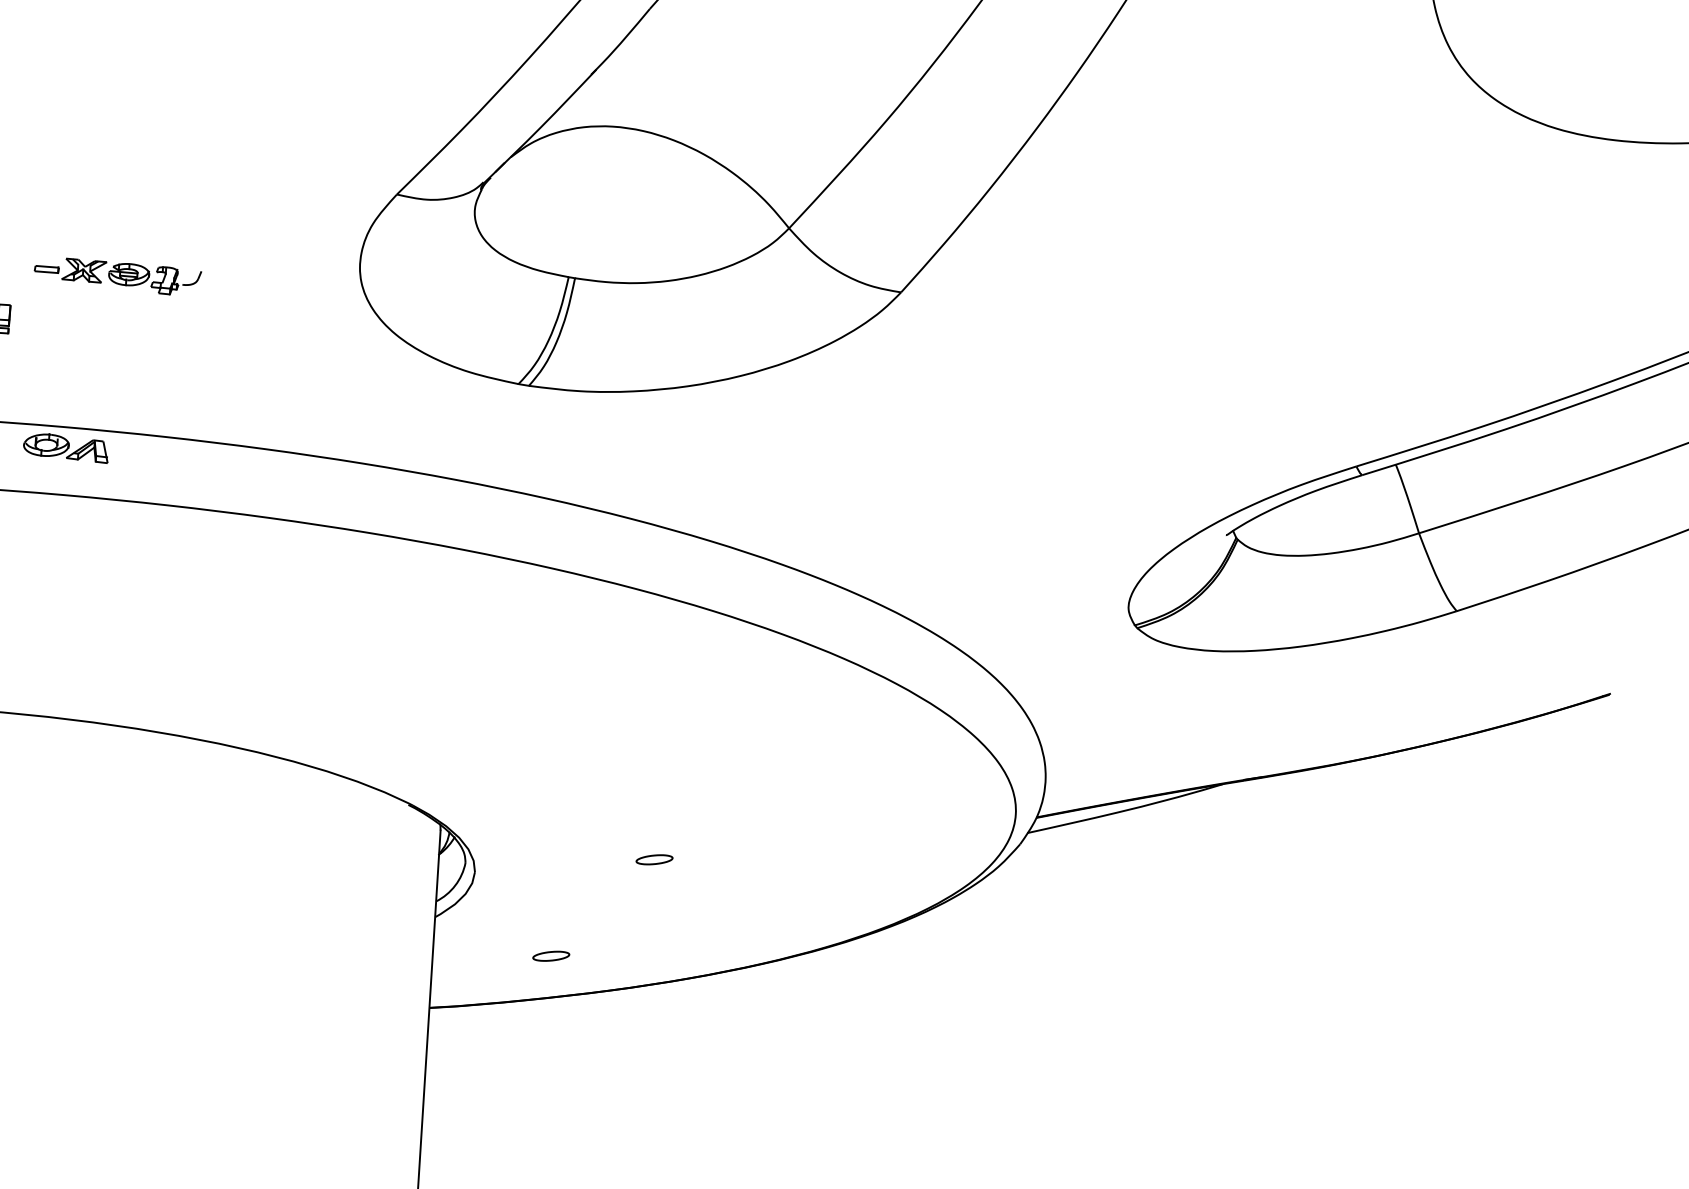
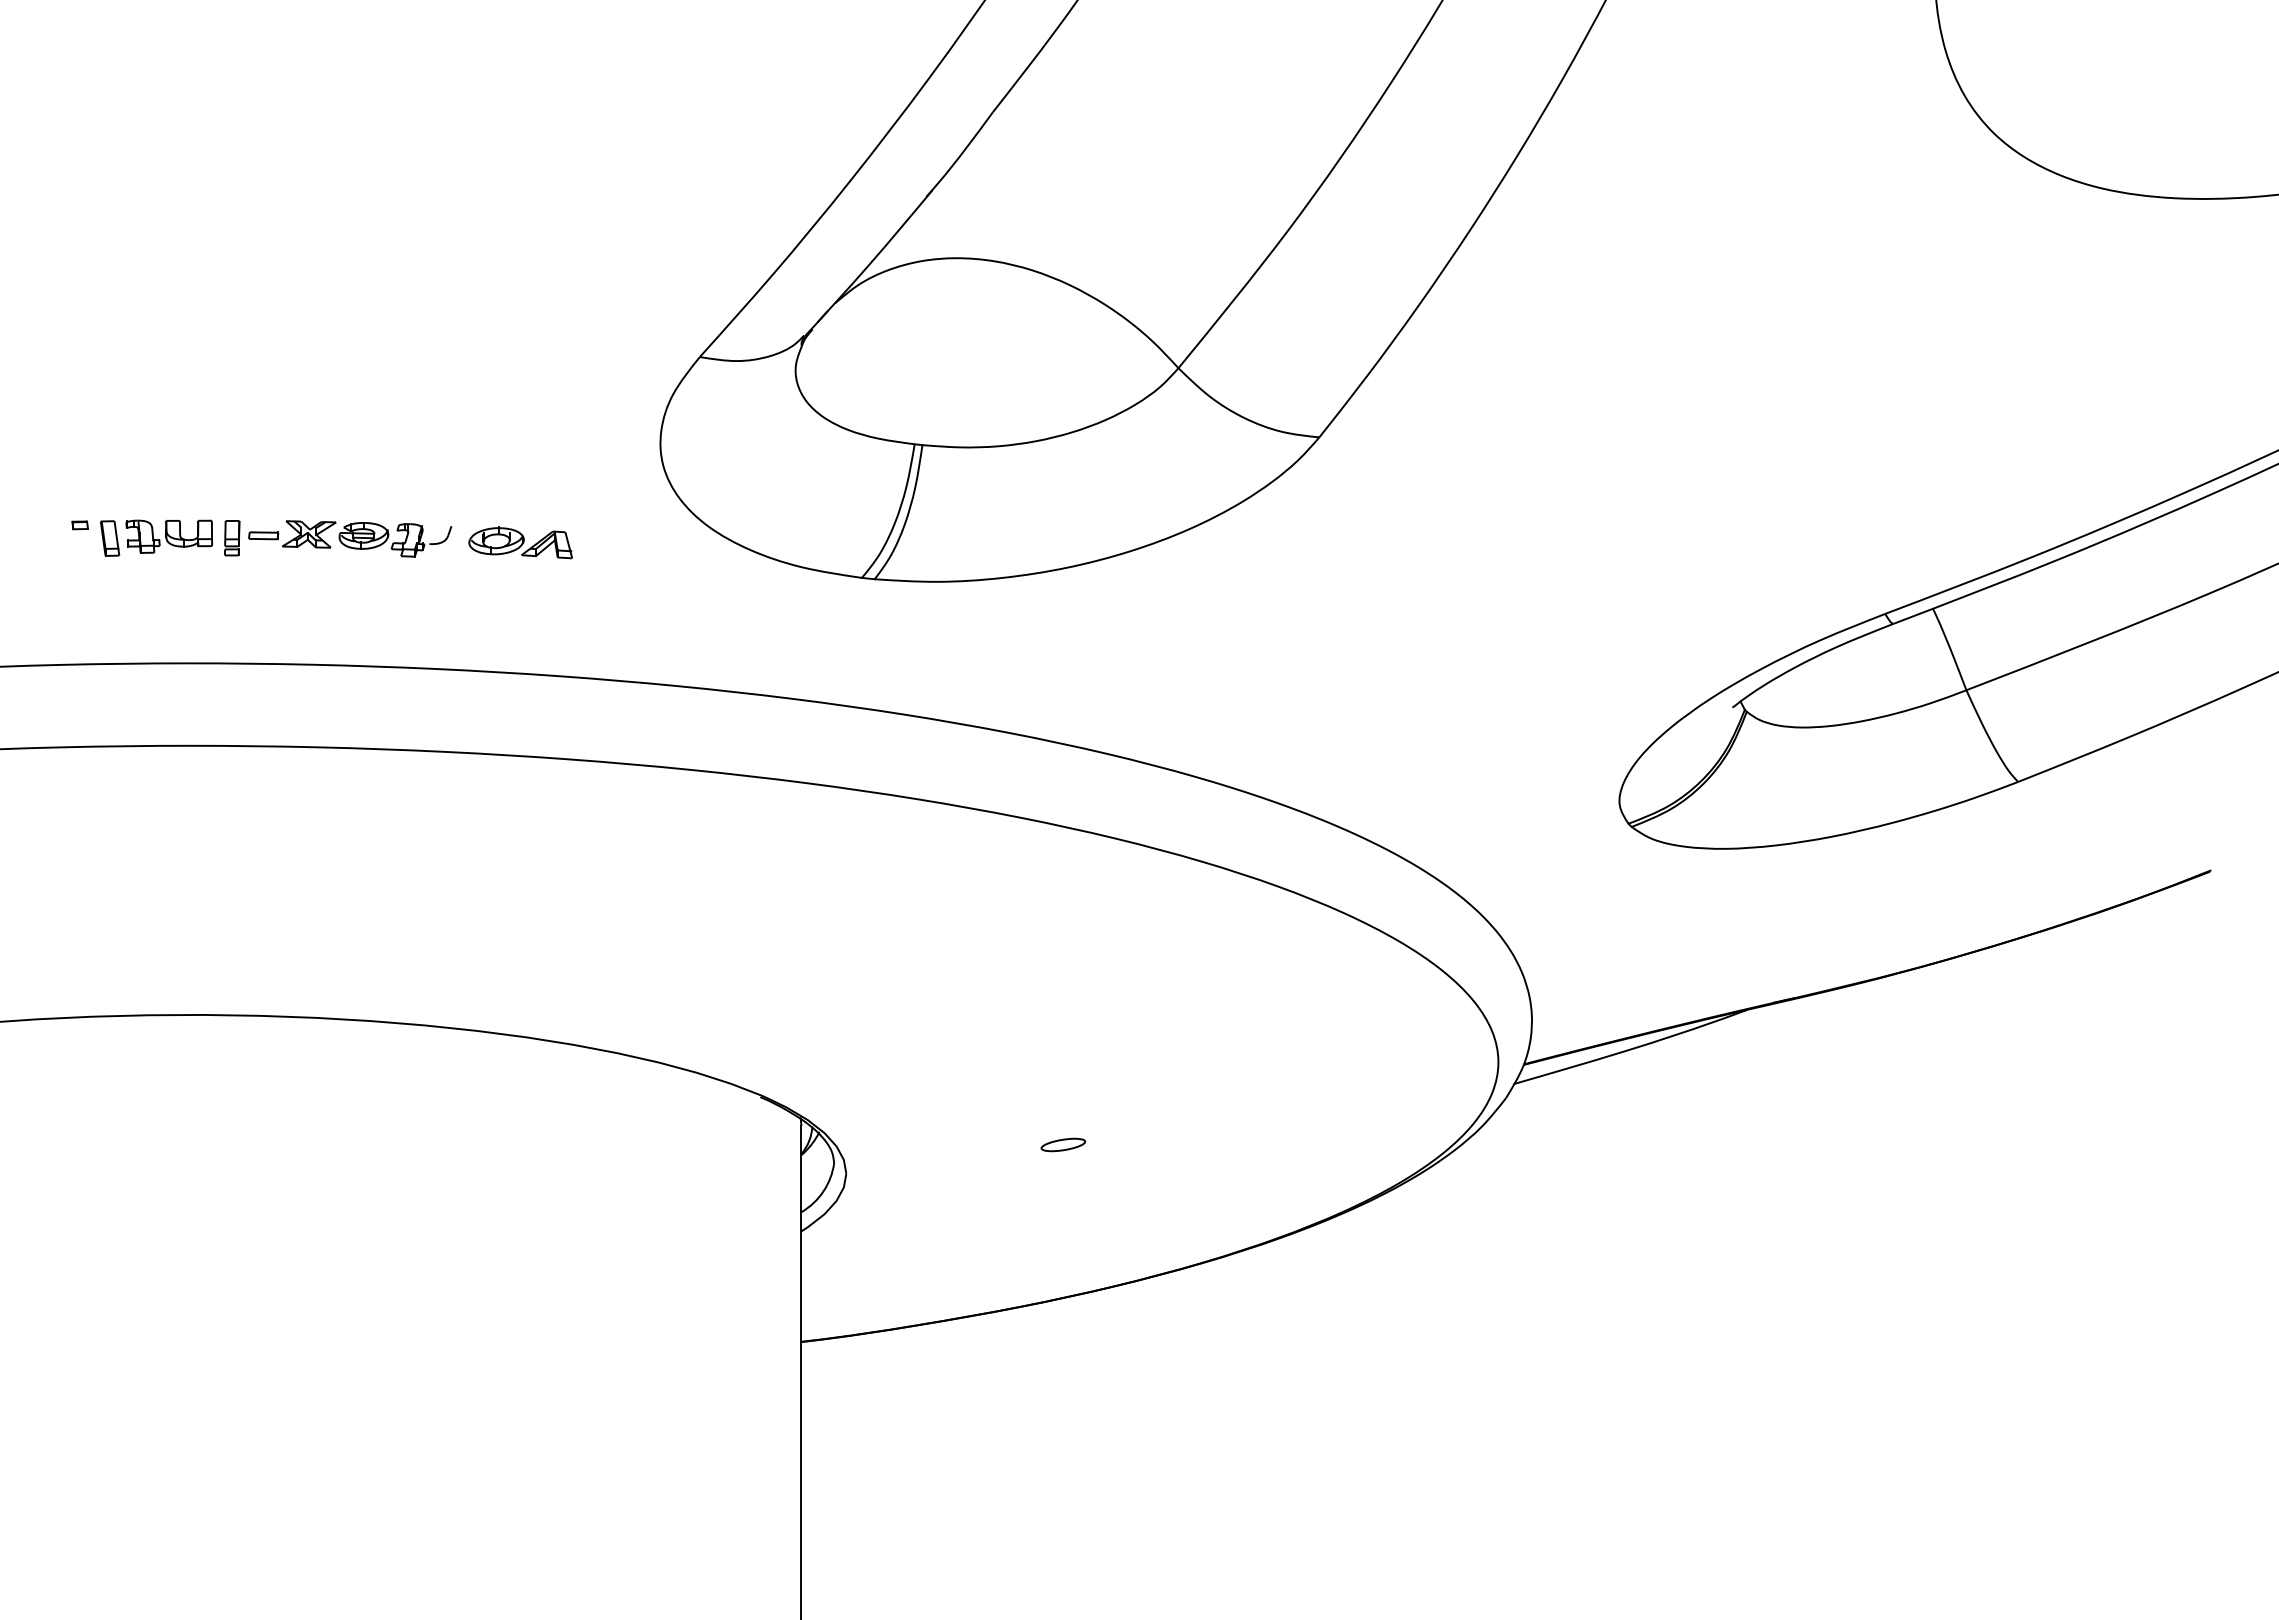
part: (118, 276) -> (350, 538), moved
part: (66, 447) -> (520, 542), moved
part: (551, 955) -> (945, 1269), removed

